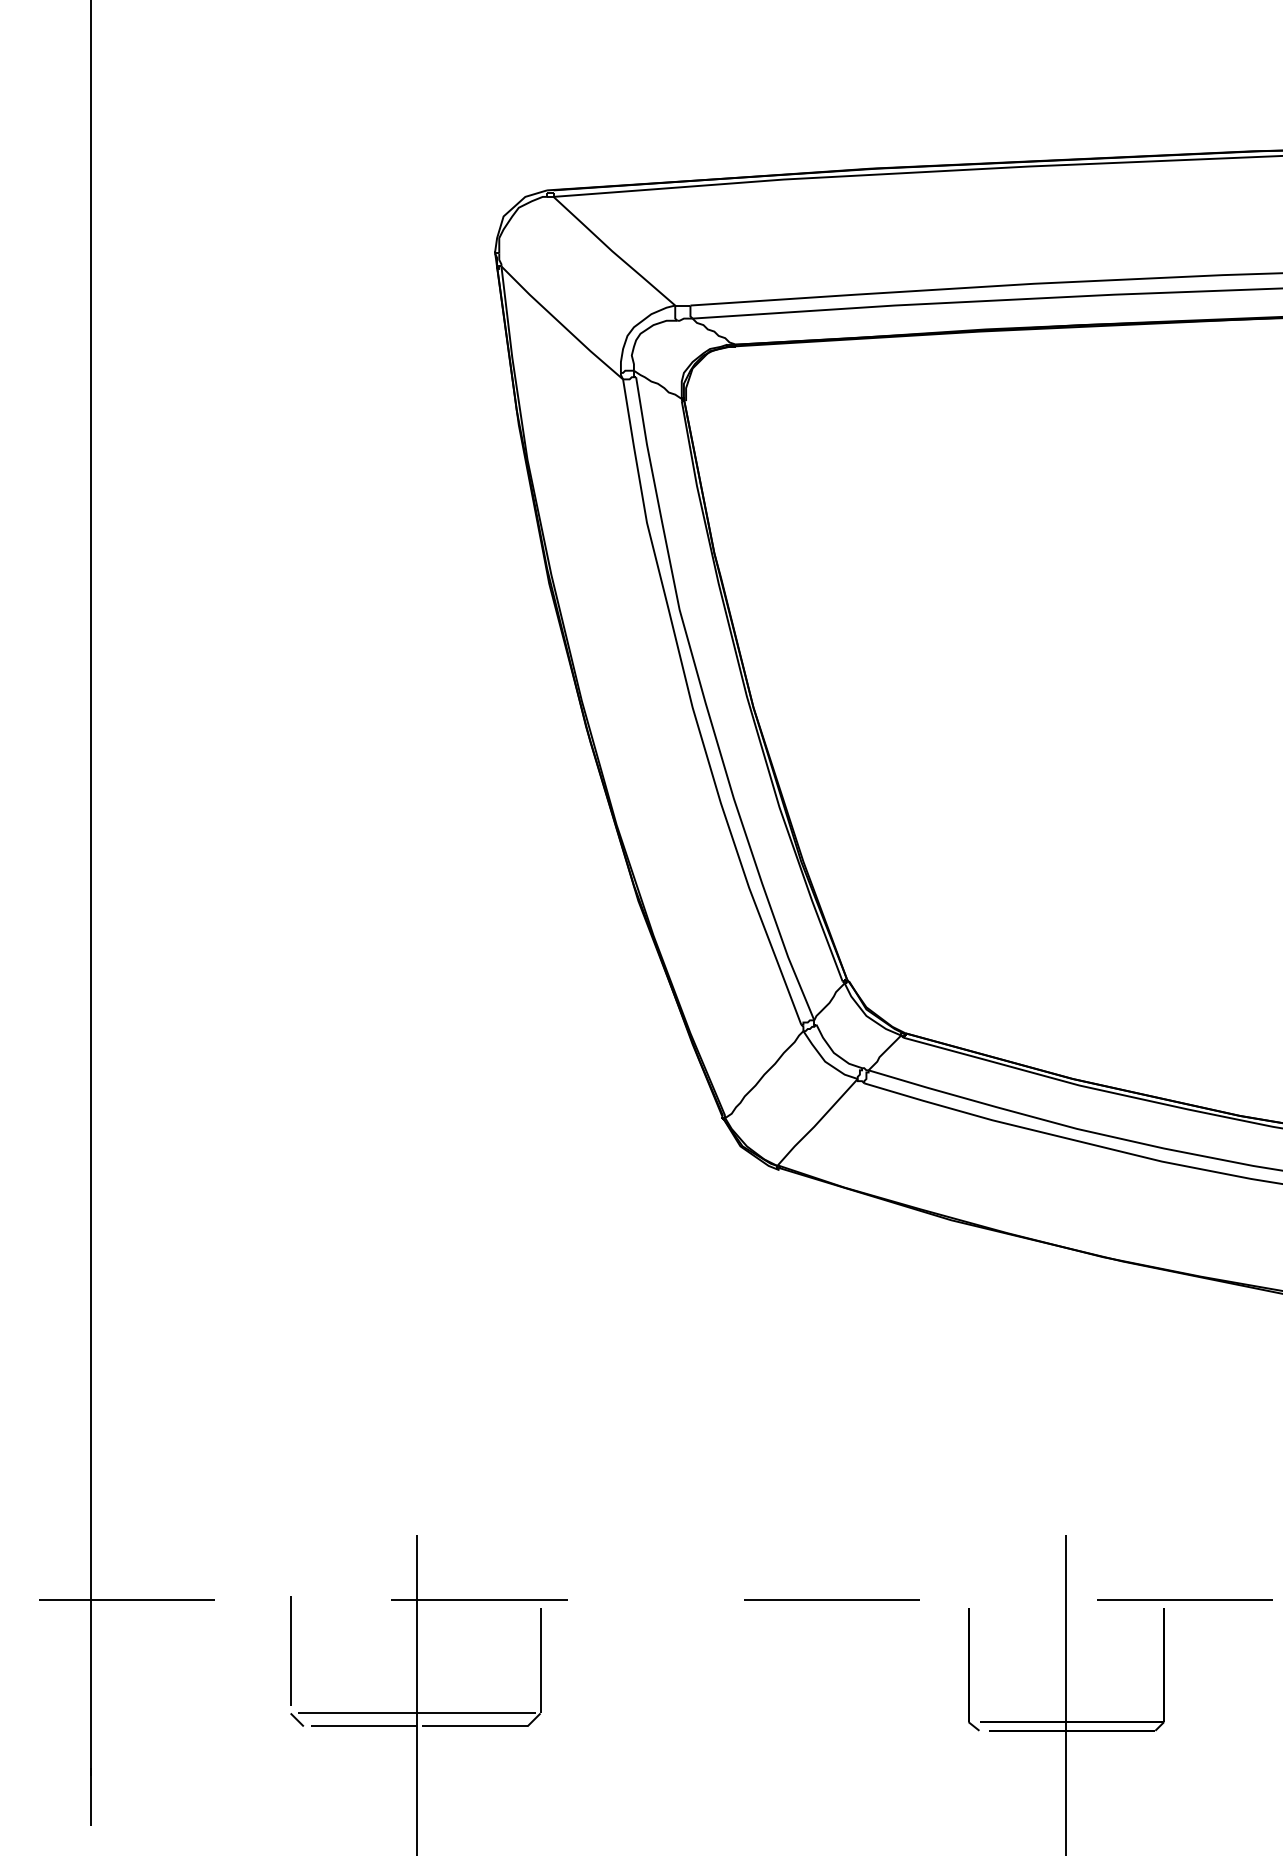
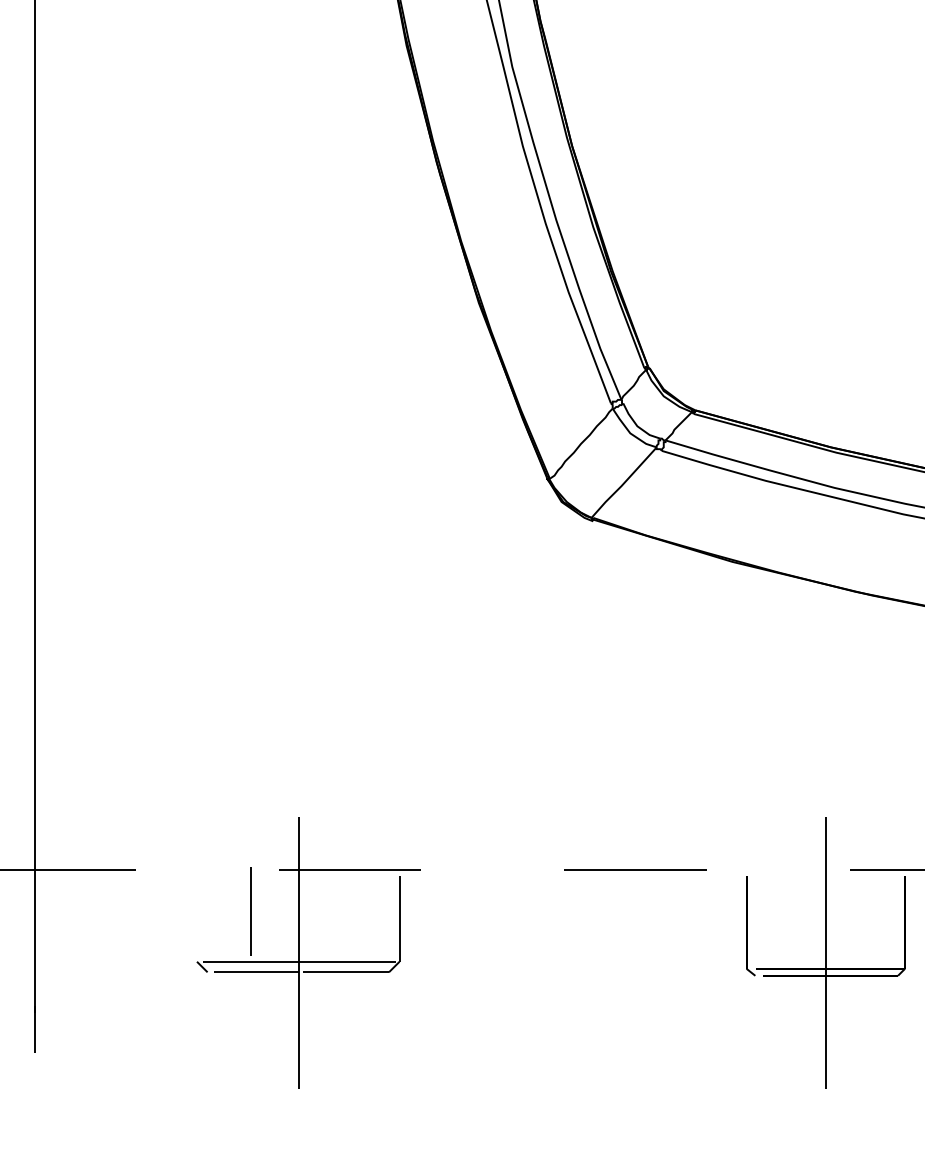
line: (290, 1650) -> (250, 910), moved

